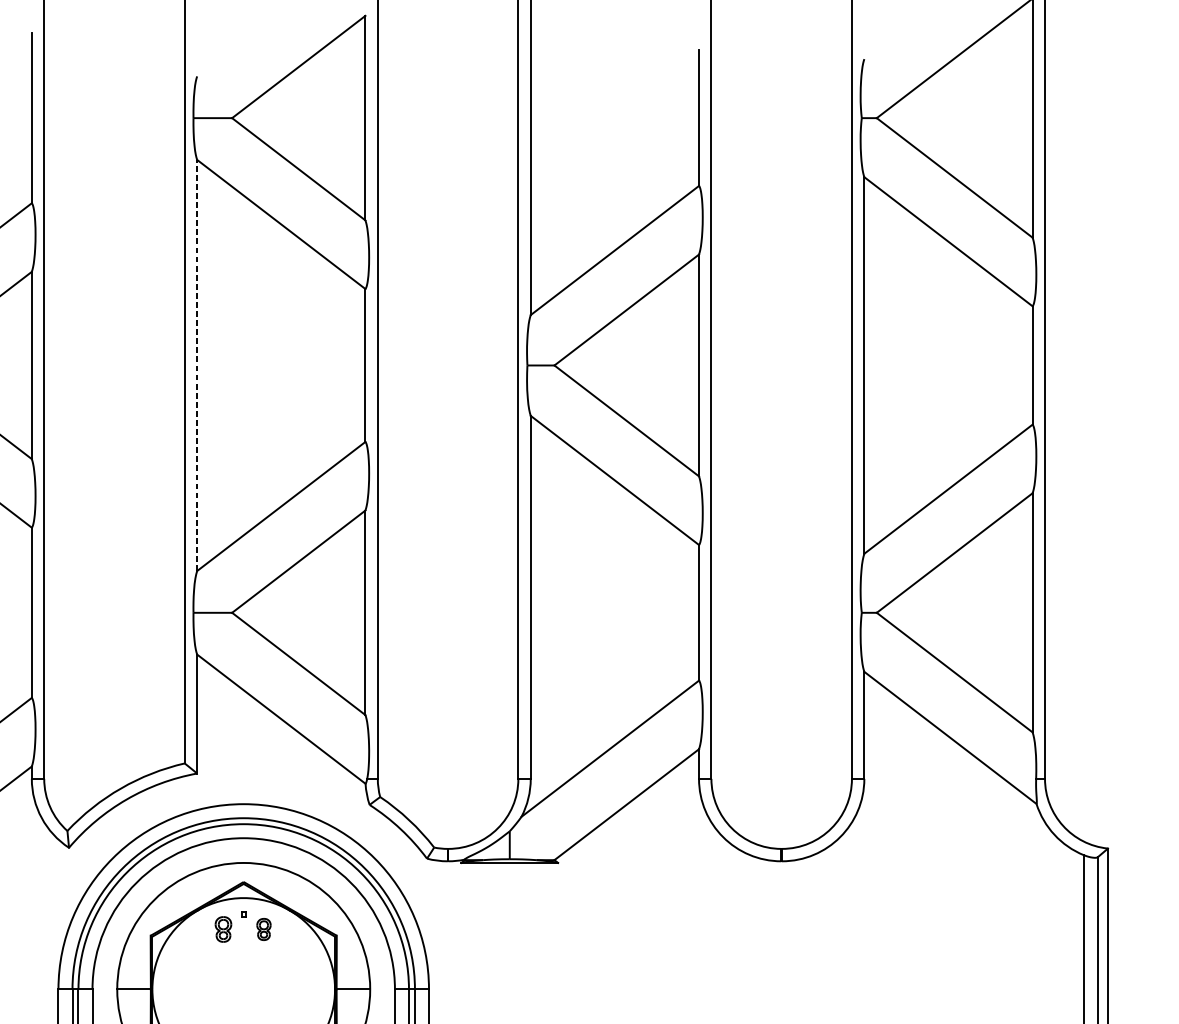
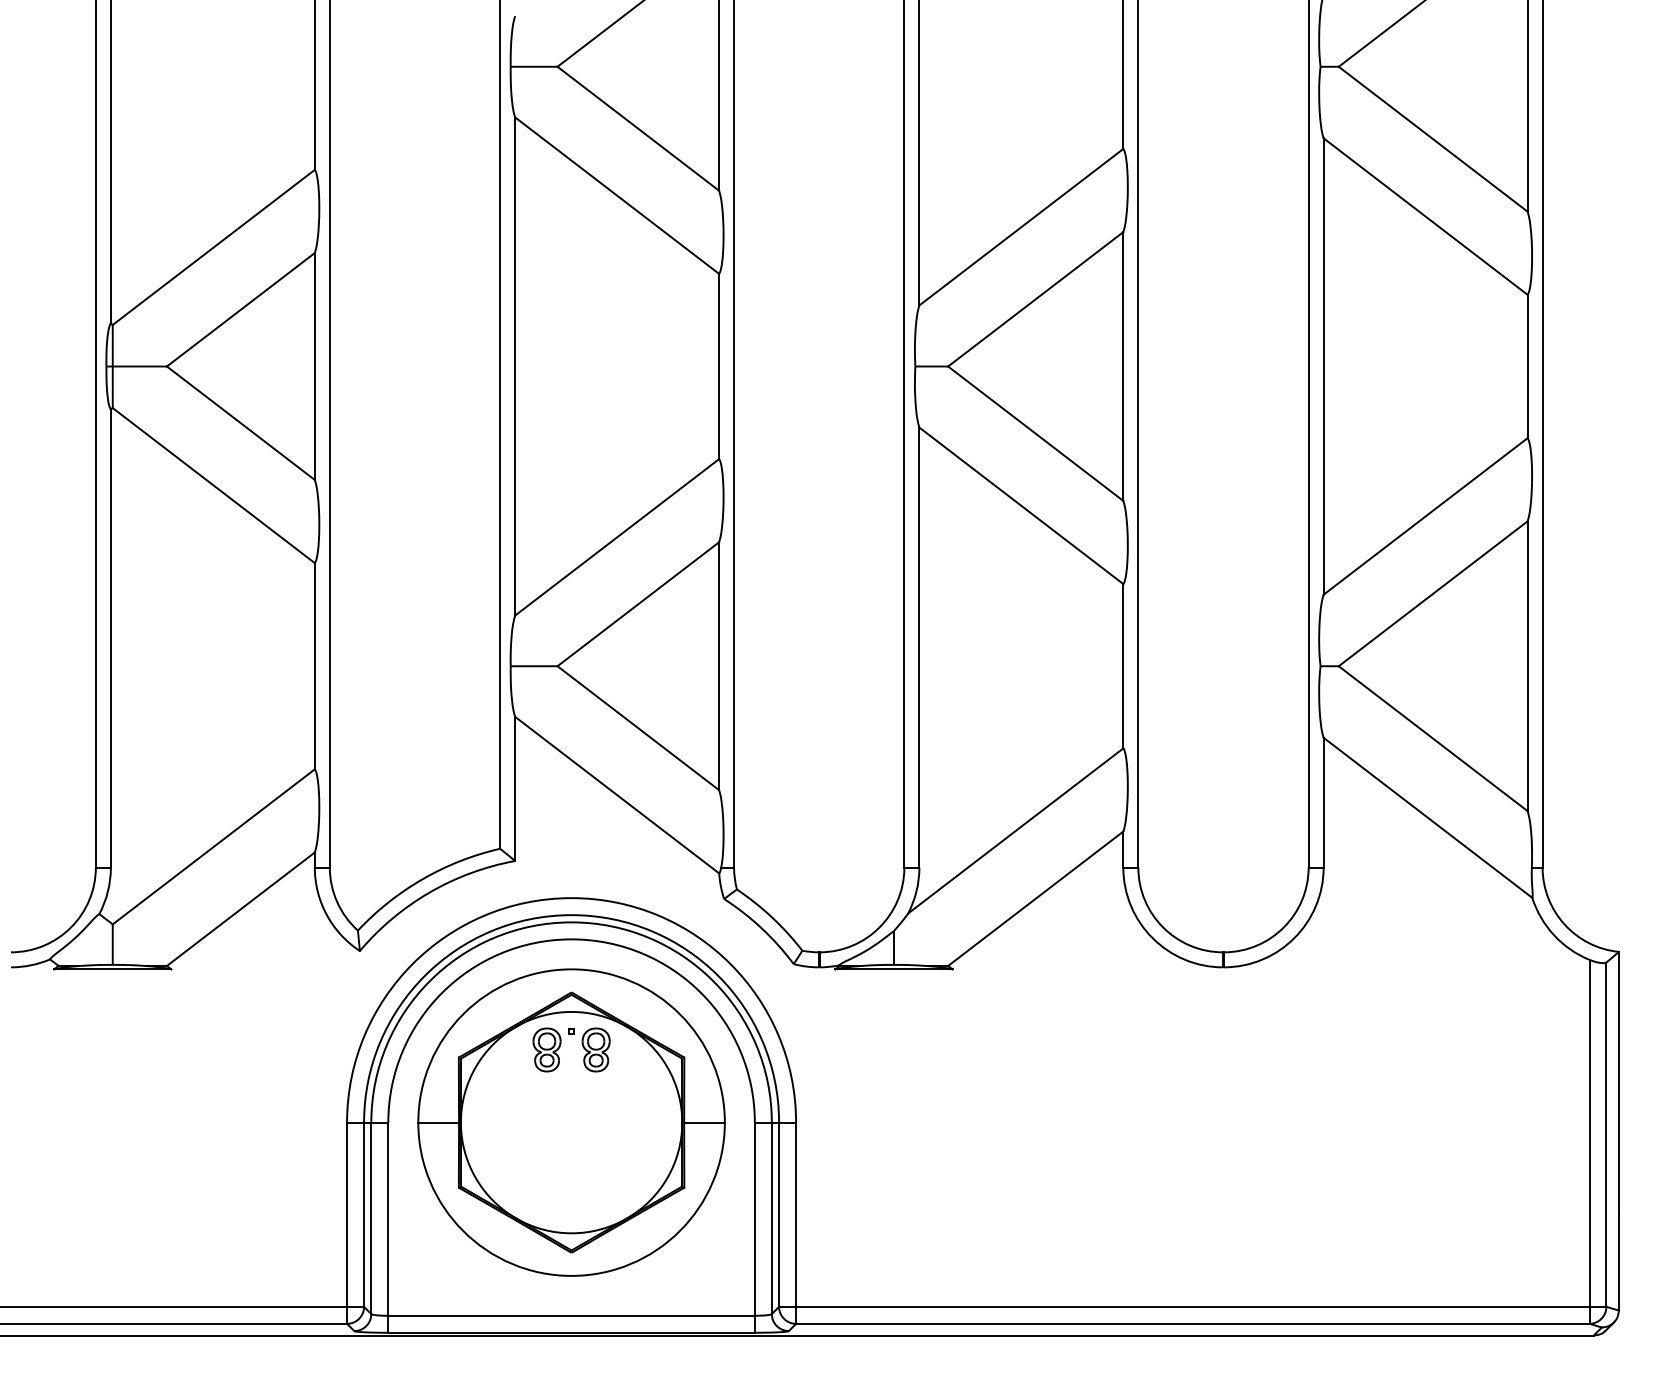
line: (197, 365) -> (515, 366), dashed -> solid
part: (223, 929) -> (546, 1049), size x1.43
part: (263, 929) -> (595, 1049), size x1.67

